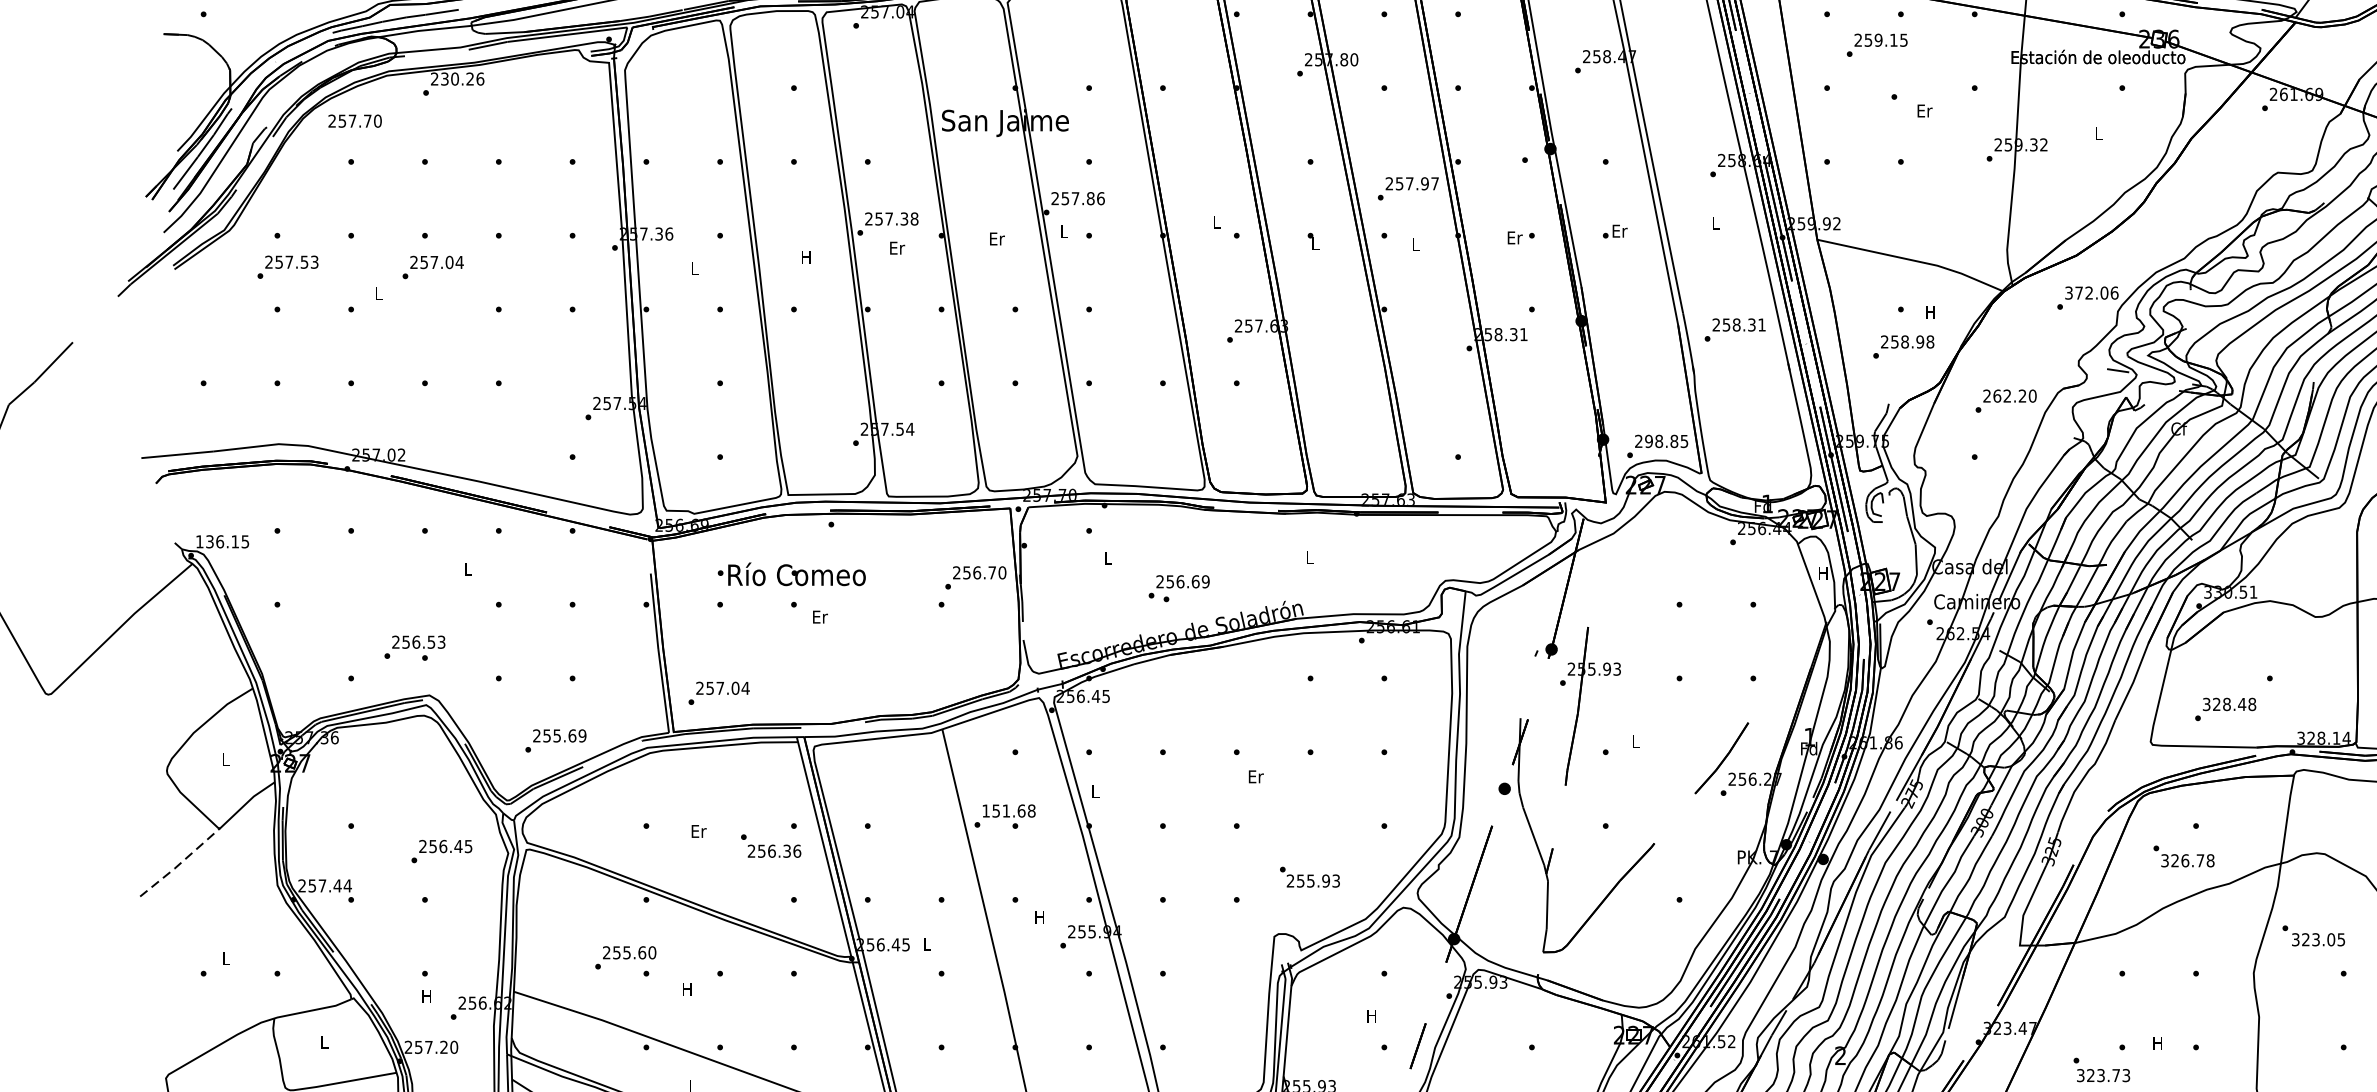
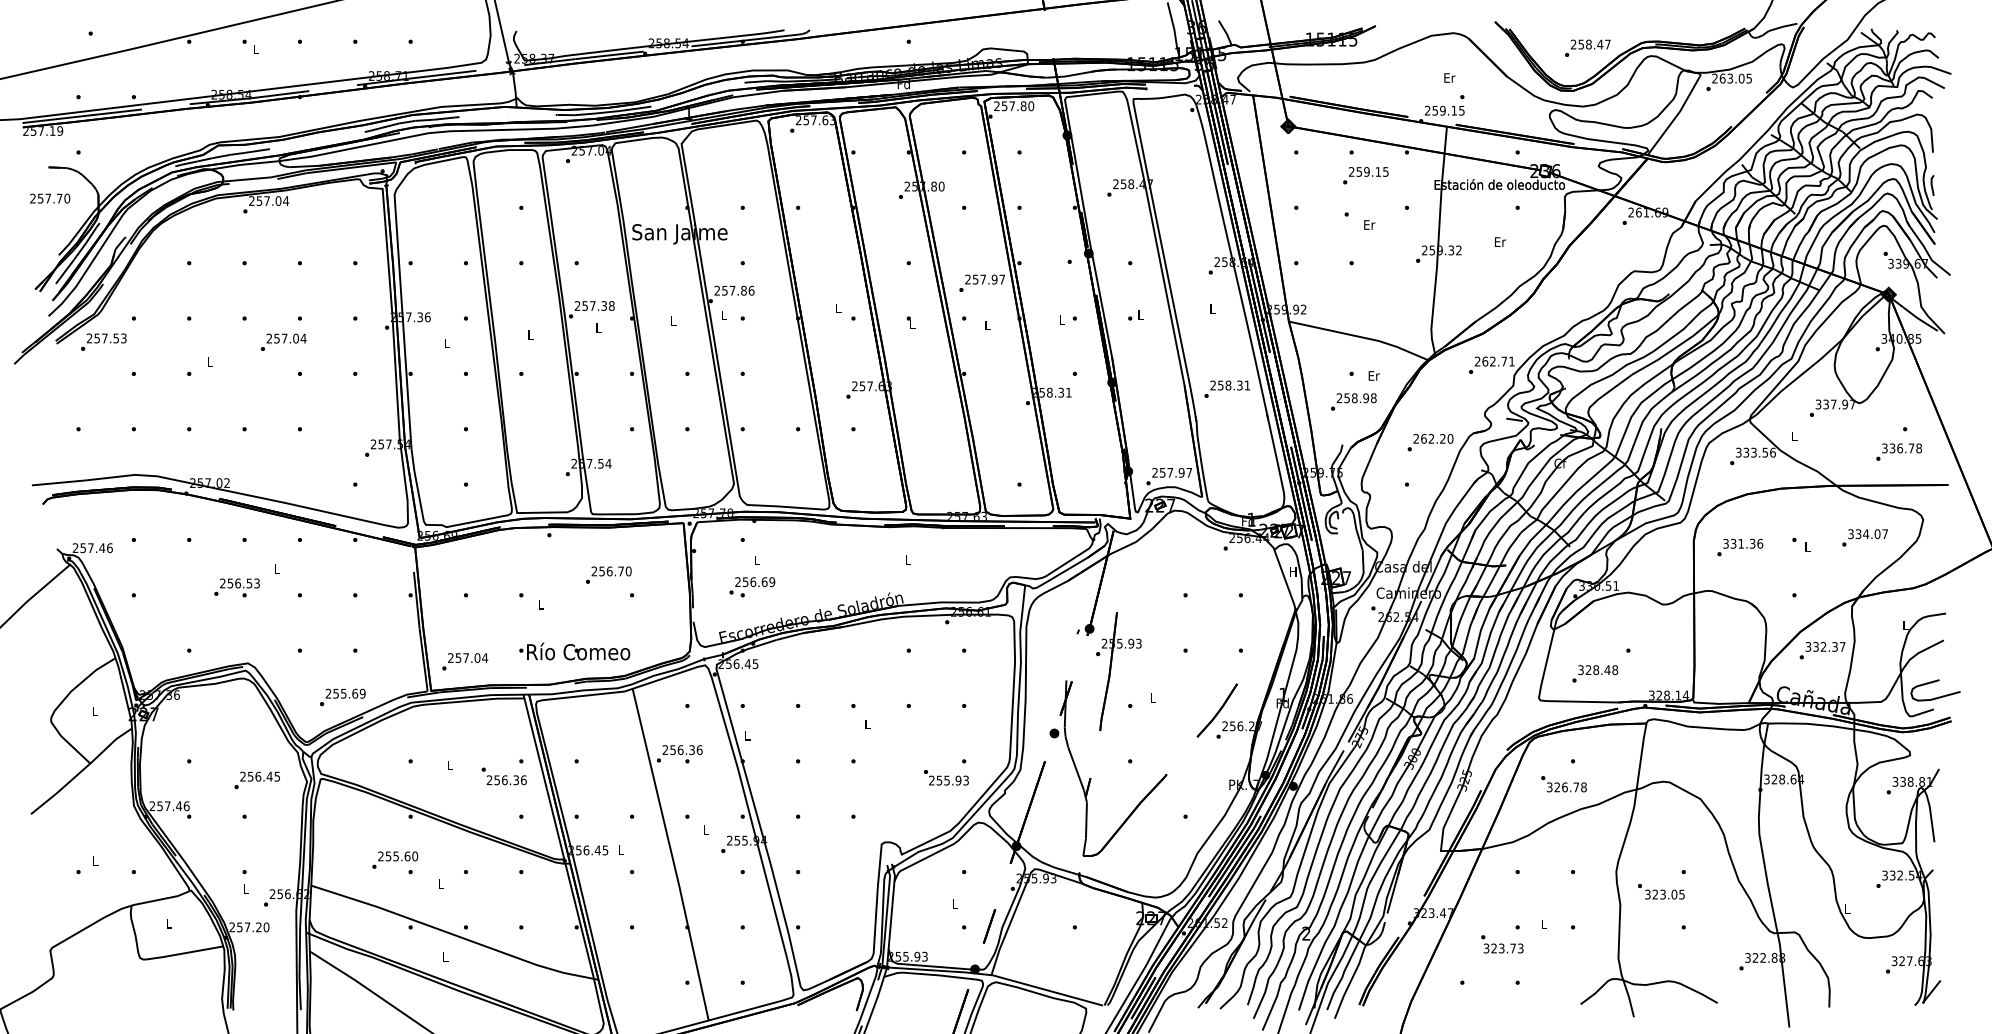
text: (1876, 44) -> (1365, 175), moved
text: (462, 78) -> (272, 200), 230.26 -> 257.04
text: (355, 120) -> (50, 198), moved
text: (2099, 132) -> (1500, 241), L -> Er
text: (1619, 230) -> (1140, 314), Er -> L
text: (1514, 236) -> (1061, 319), Er -> L
text: (996, 238) -> (673, 320), Er -> L
text: (896, 247) -> (598, 327), Er -> L
text: (806, 256) -> (530, 334), H -> L
text: (287, 266) -> (103, 341), moved
text: (432, 266) -> (283, 341), moved
text: (2091, 292) -> (1494, 361), 372.06 -> 262.71
text: (1930, 311) -> (1373, 375), H -> Er
text: (1666, 440) -> (1175, 472), 298.85 -> 257.97
text: (222, 542) -> (92, 548), 136.15 -> 257.46
text: (791, 574) -> (574, 651), moved
text: (975, 576) -> (608, 574), moved
text: (1179, 588) -> (752, 587), moved
text: (819, 616) -> (540, 604), Er -> L
text: (414, 647) -> (236, 587), moved
text: (1255, 776) -> (867, 724), Er -> L
text: (1008, 810) -> (682, 749), 151.68 -> 256.36
text: (698, 831) -> (449, 765), Er -> L
line: (180, 863) -> (61, 789), dashed -> solid
text: (1310, 876) -> (946, 777), moved
text: (347, 886) -> (186, 806), 257.44 -> 257.46
text: (1039, 916) -> (705, 829), H -> L
text: (2314, 935) -> (1661, 891), moved
text: (687, 988) -> (441, 883), H -> L
text: (426, 995) -> (245, 888), H -> L
text: (1371, 1015) -> (954, 903), H -> L
text: (2158, 1043) -> (1544, 924), H -> L

